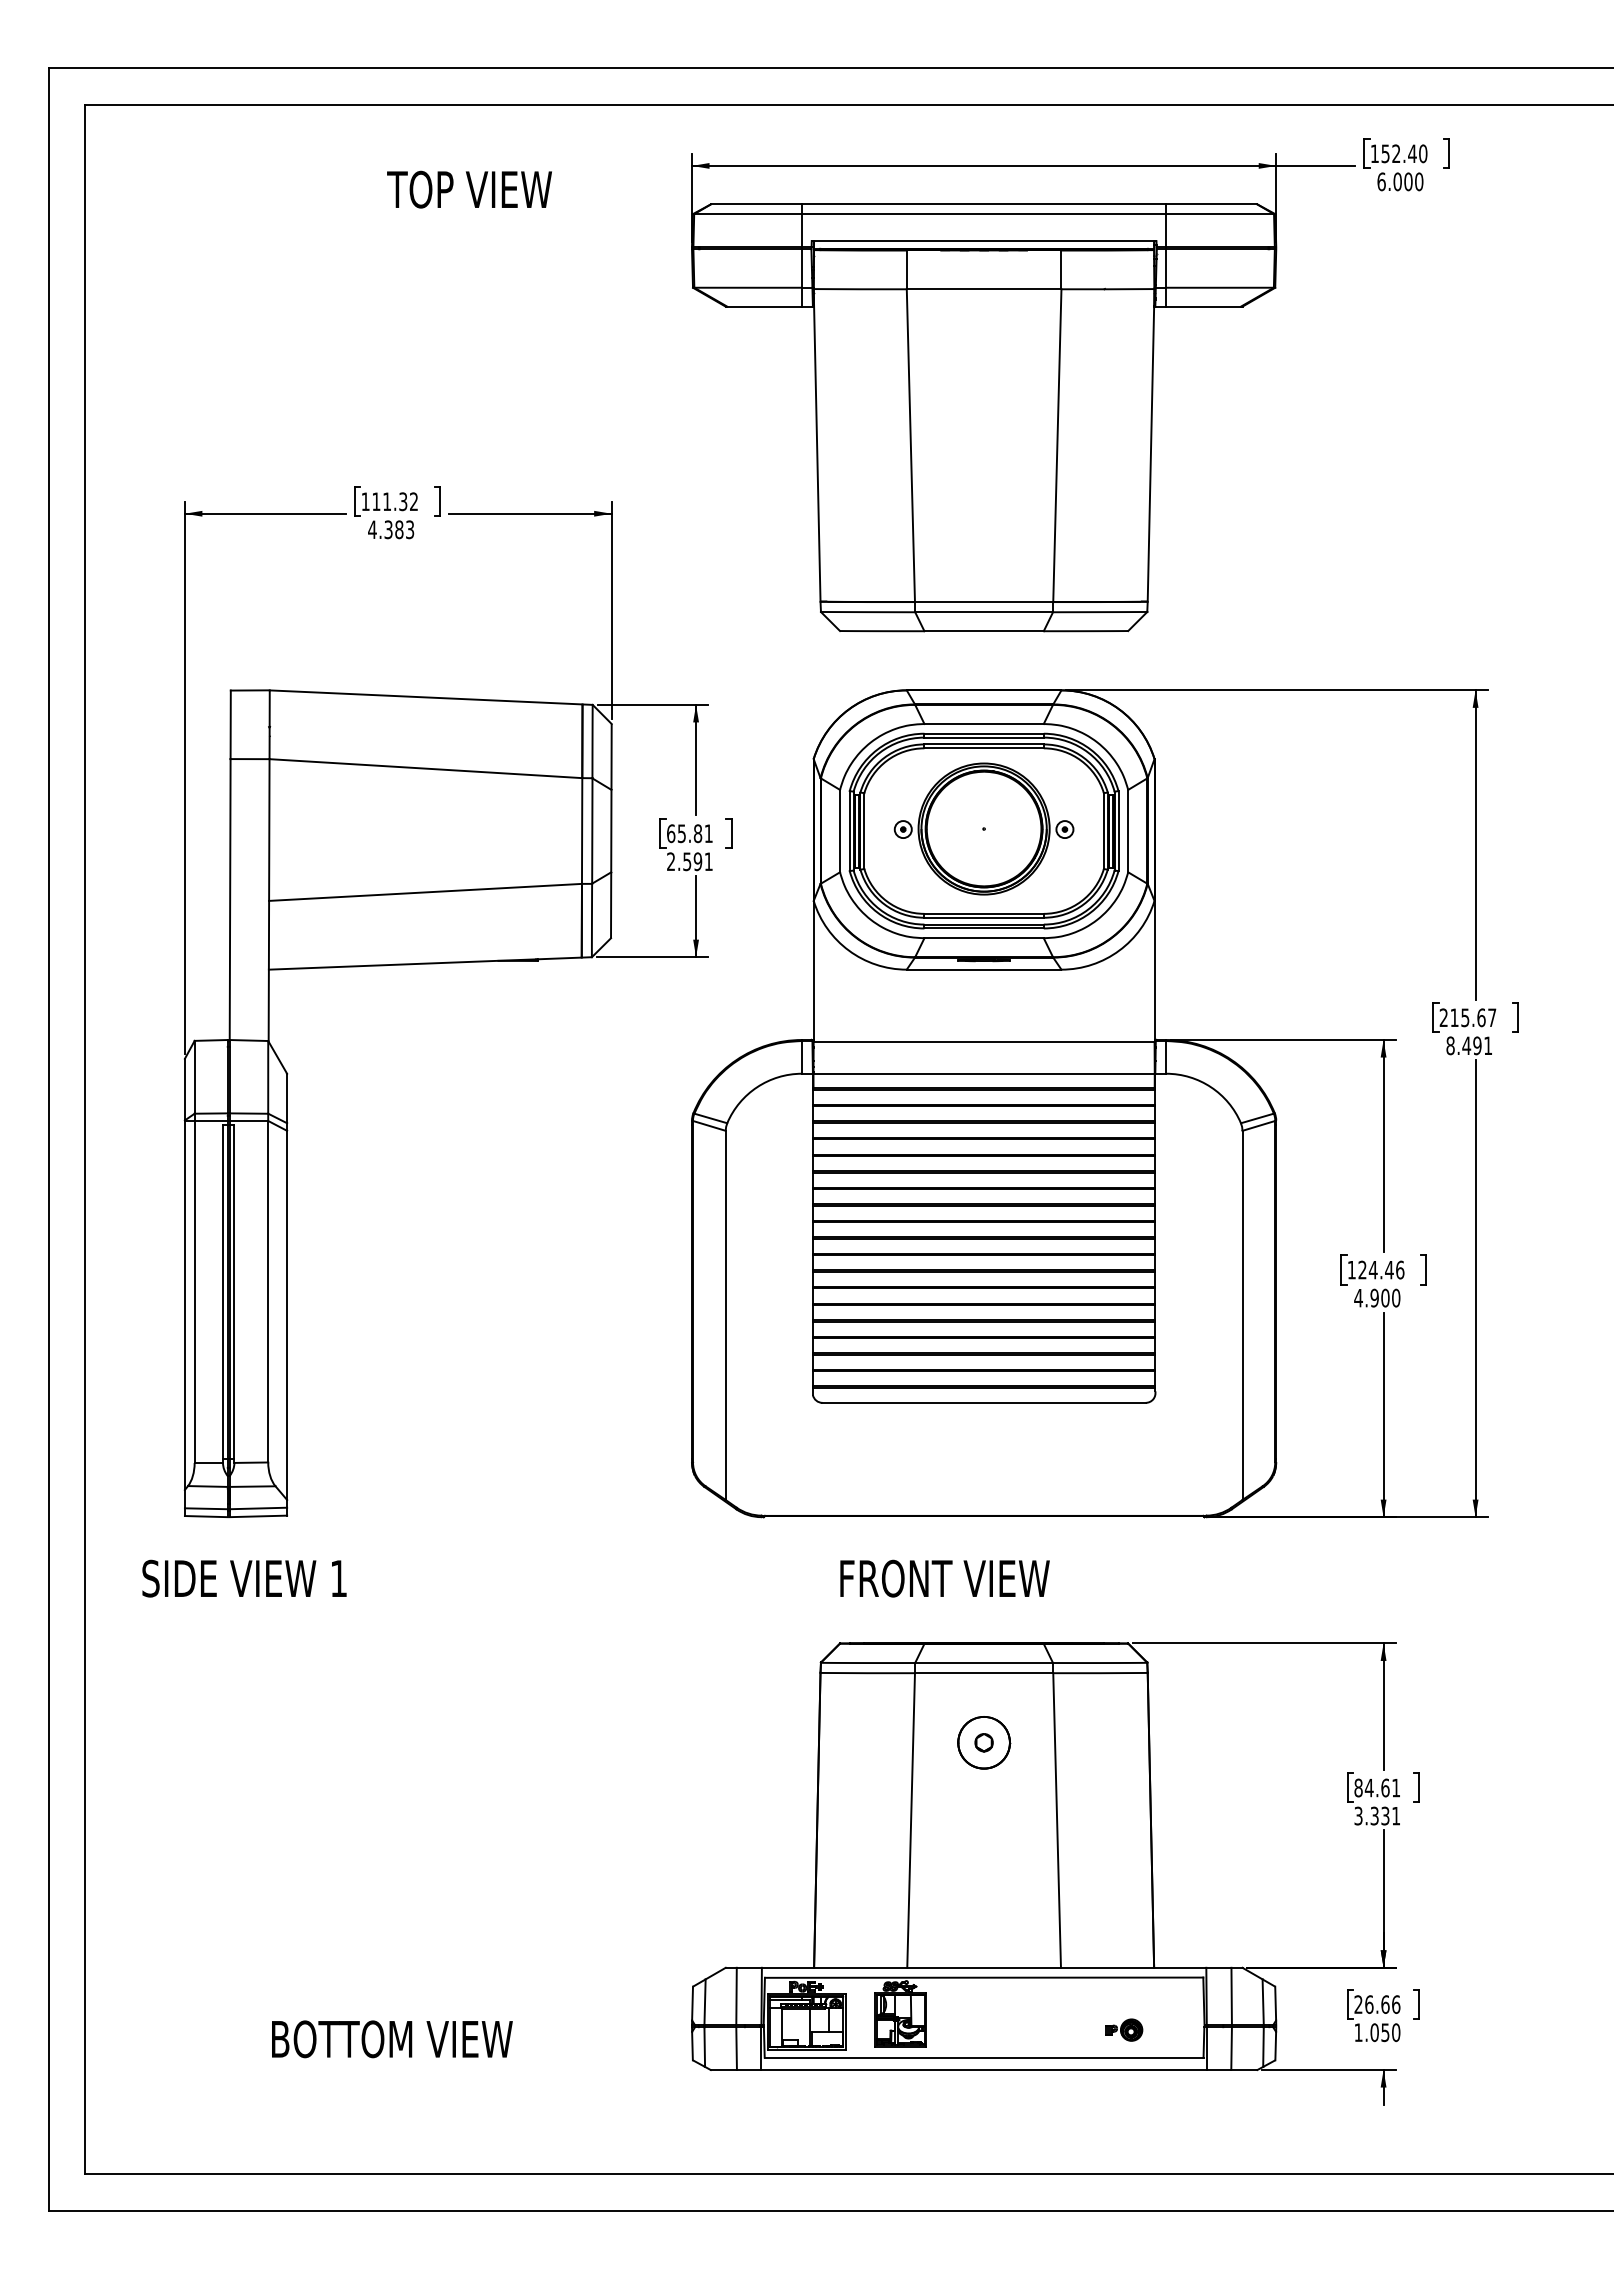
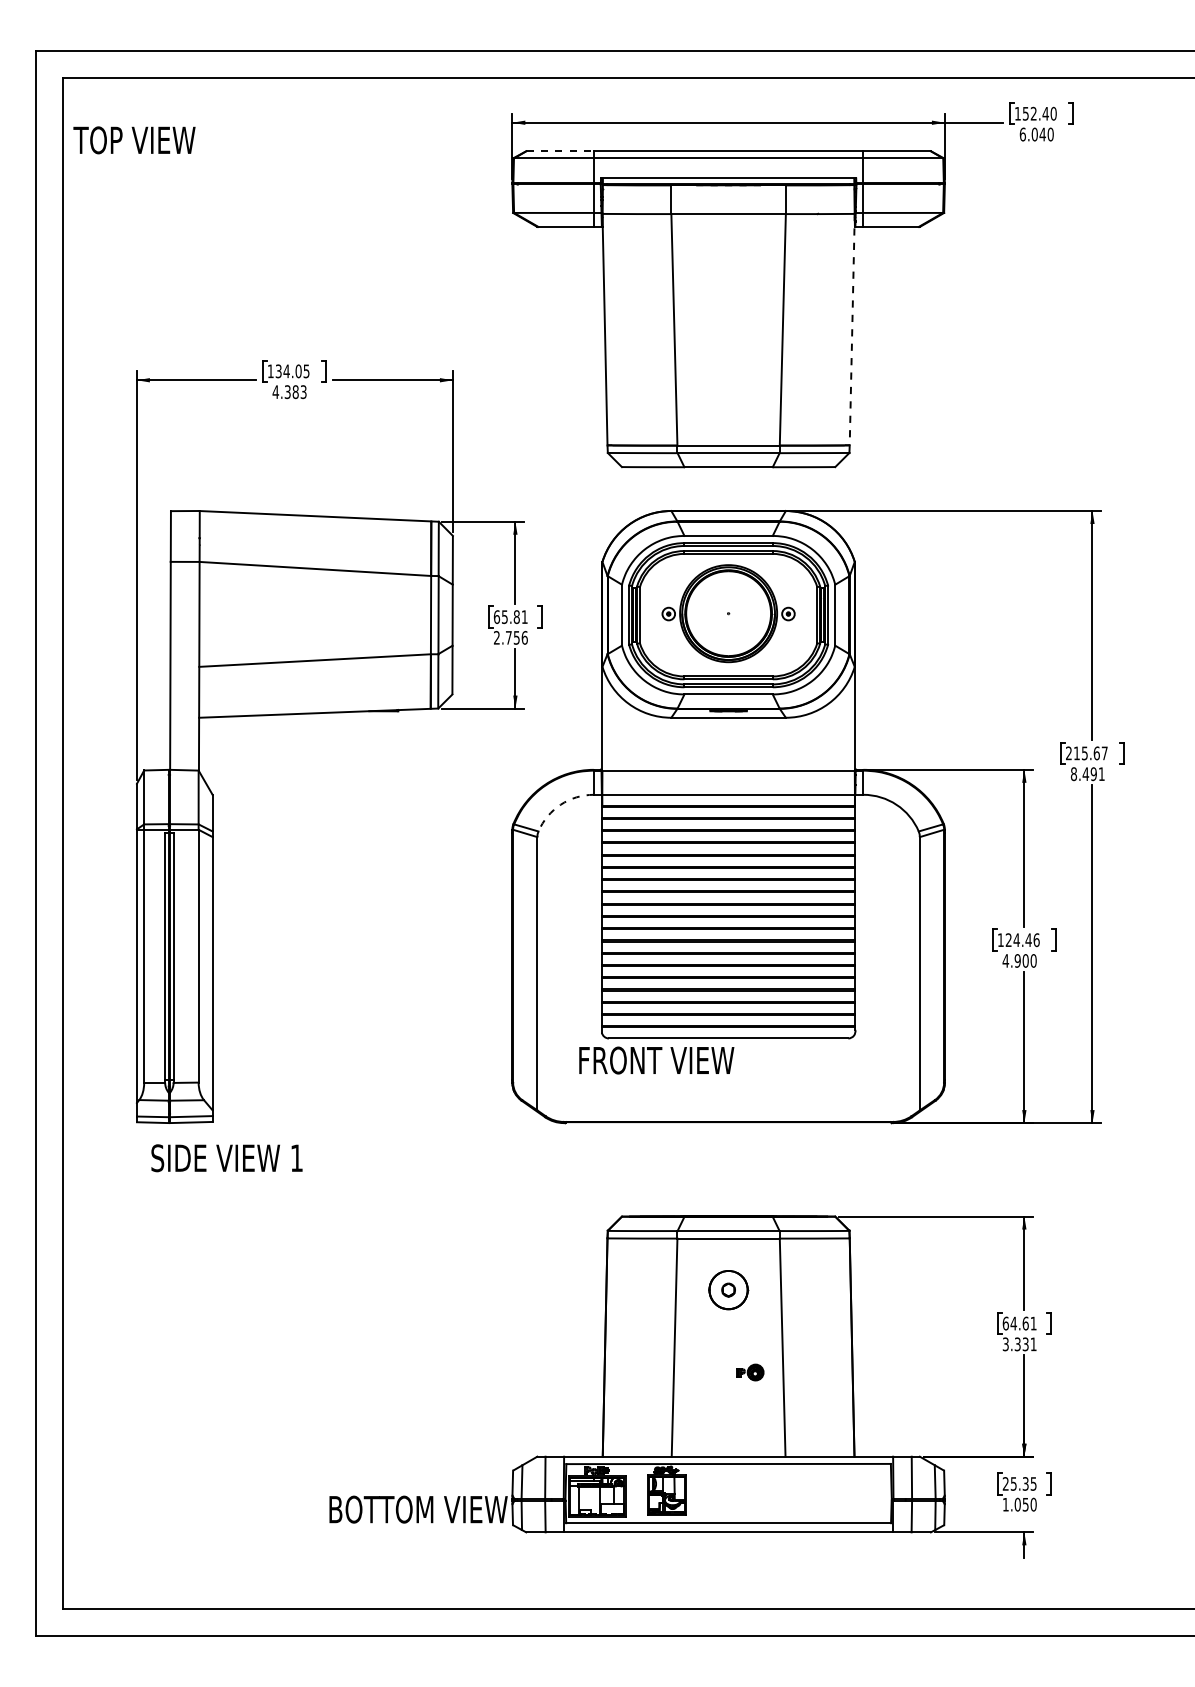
text: (1408, 181) -> (1042, 134), 6.000 -> 6.040
text: (469, 189) -> (134, 140), moved
line: (756, 204) -> (560, 151), solid -> dashed
line: (1151, 445) -> (852, 329), solid -> dashed
text: (394, 501) -> (292, 371), 111.32 -> 134.05
text: (698, 861) -> (517, 637), 2.591 -> 2.756
arc: (757, 1087) -> (560, 805), solid -> dashed
text: (244, 1578) -> (226, 1158), moved
text: (944, 1578) -> (656, 1060), moved
text: (1358, 1787) -> (1005, 1323), 84.61 -> 64.61
text: (1382, 2004) -> (1023, 1483), 26.66 -> 25.35
part: (1124, 2029) -> (750, 1372), moved
text: (392, 2039) -> (418, 1509), moved

